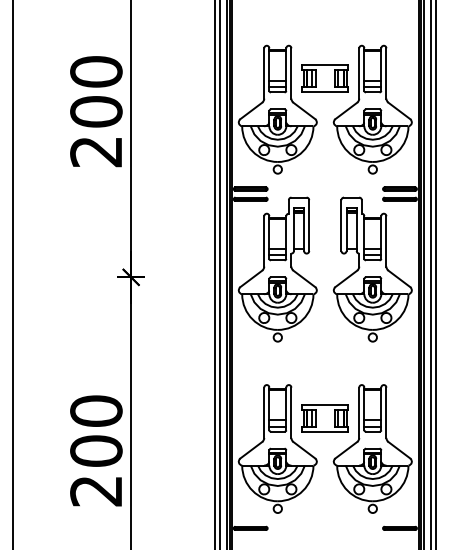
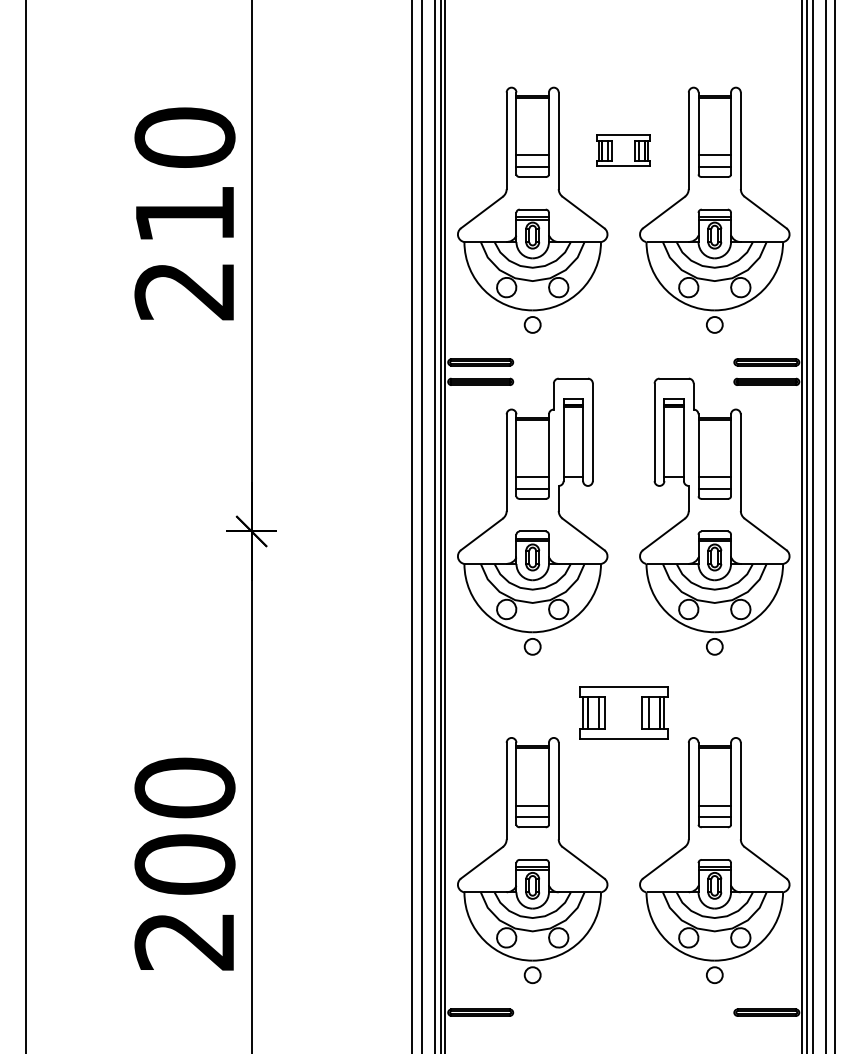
part: (324, 78) -> (622, 150), size x0.6
text: (96, 111) -> (185, 213), 200 -> 210
part: (324, 418) -> (622, 713), moved

